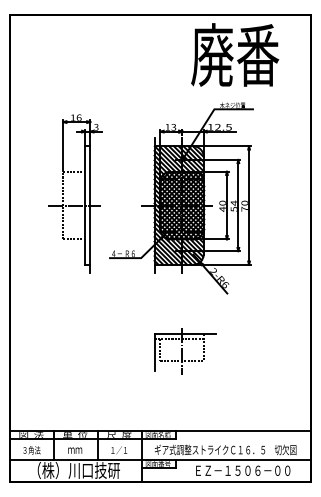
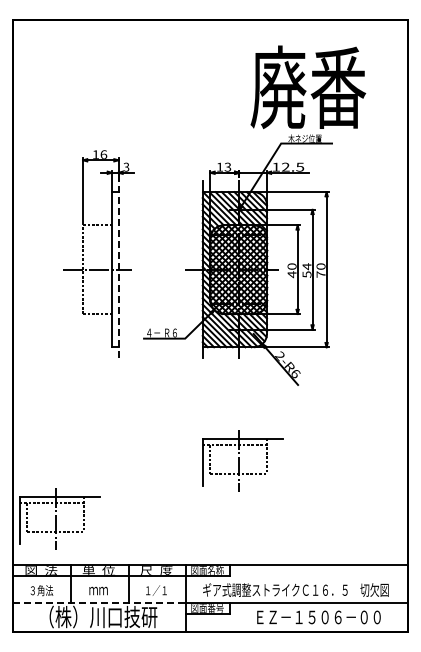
text: (235, 54) -> (308, 86), moved
line: (90, 205) -> (118, 269), solid -> dashed
part: (45, 395) -> (59, 518), added
line: (76, 459) -> (100, 602), solid -> dashed

